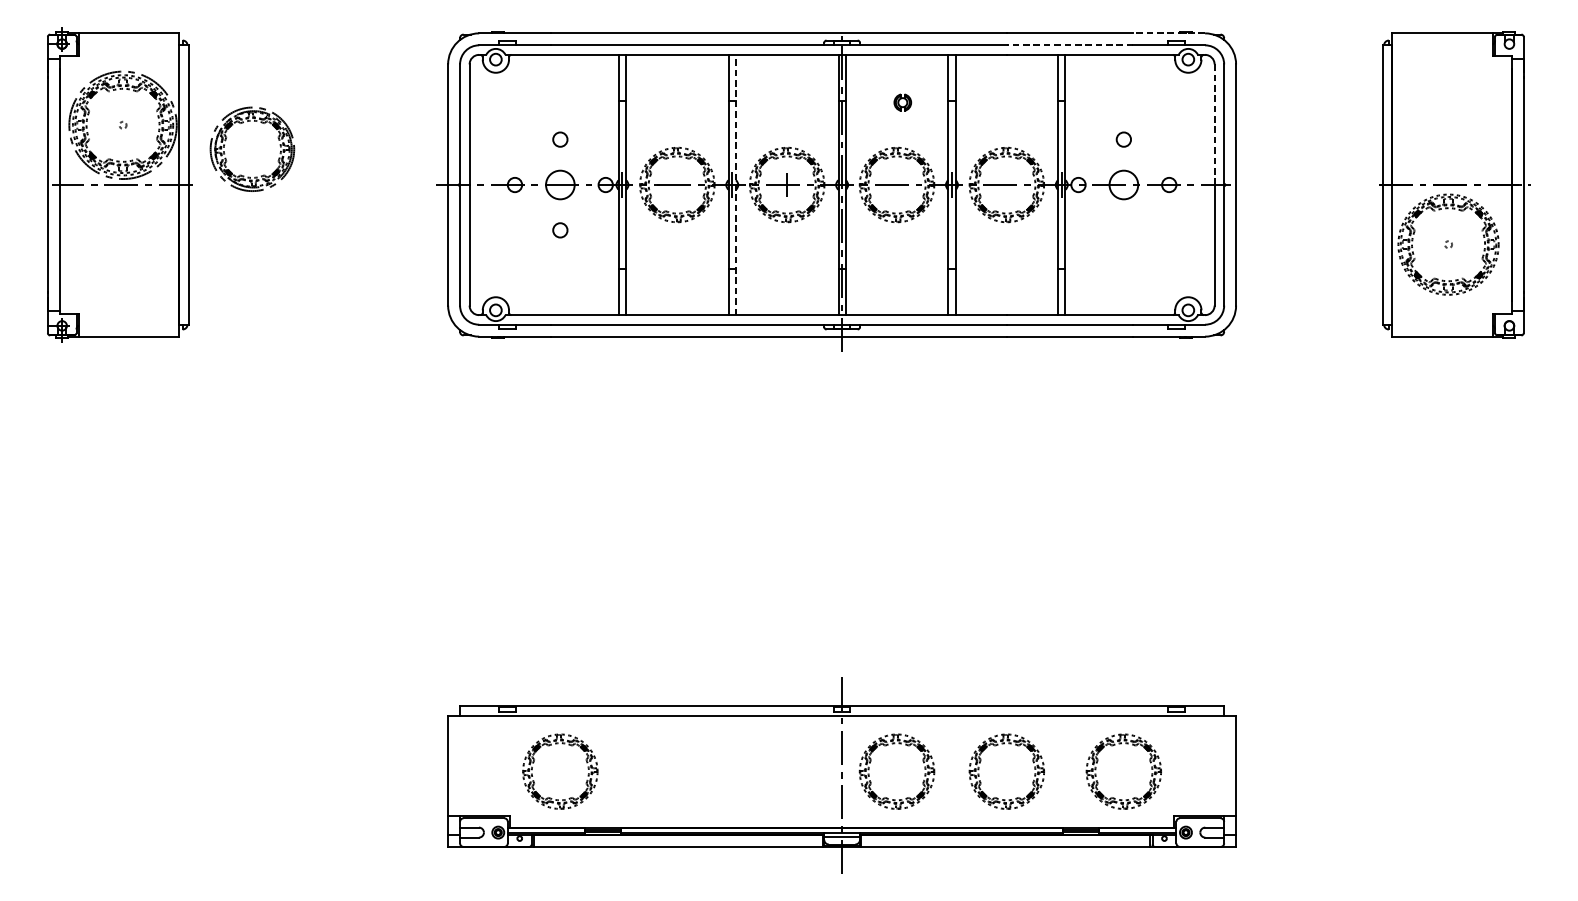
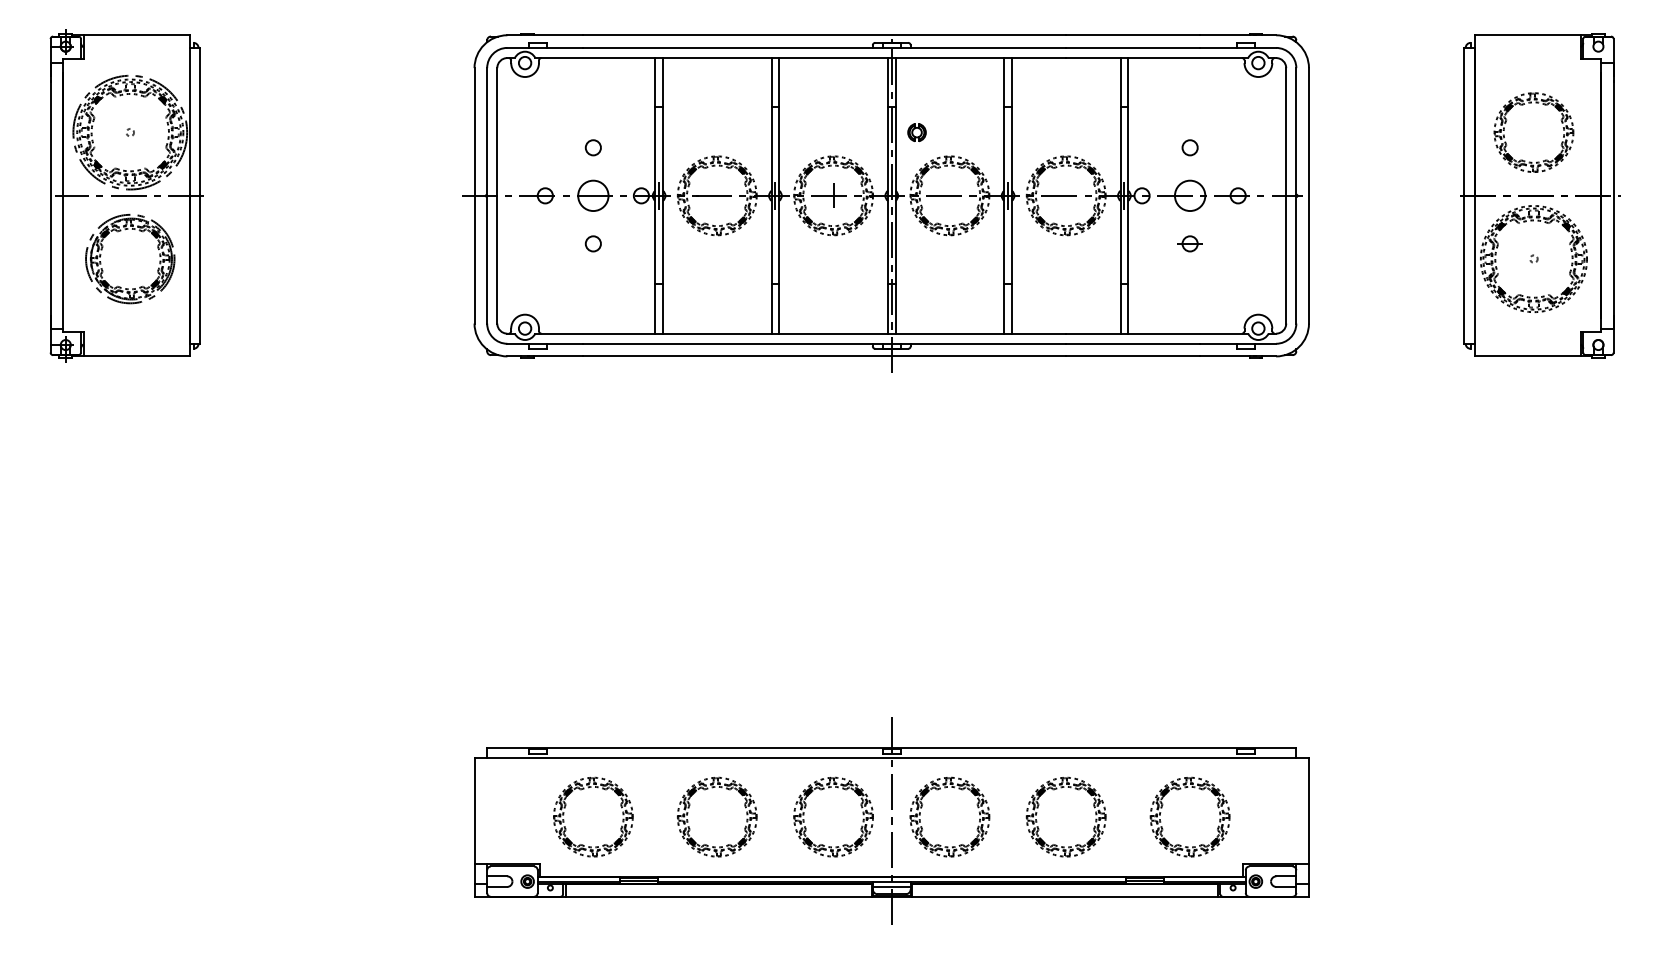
line: (1169, 33) -> (1238, 35), dashed -> solid
line: (1069, 44) -> (1132, 47), dashed -> solid
part: (902, 102) -> (916, 132), moved
part: (1423, 113) -> (1507, 120), added
part: (247, 122) -> (125, 230), moved
line: (1214, 125) -> (1286, 132), dashed -> solid
line: (736, 184) -> (779, 195), dashed -> solid
part: (1123, 230) -> (1189, 243), added
part: (681, 744) -> (721, 788), added
part: (783, 744) -> (829, 788), added

